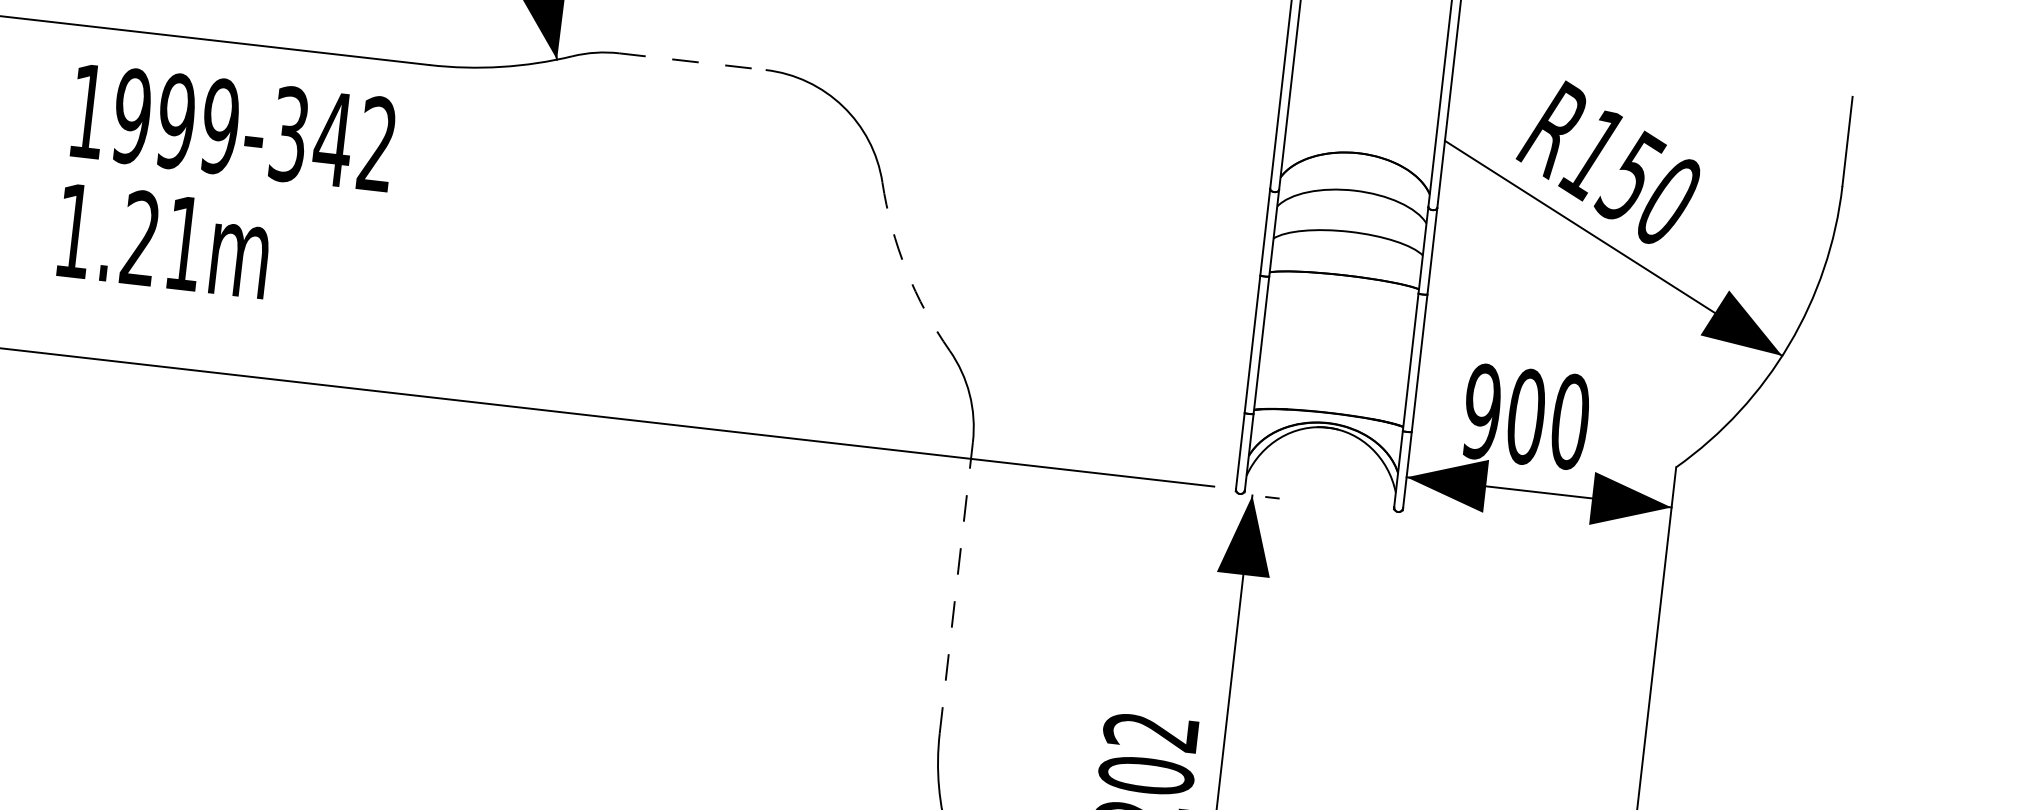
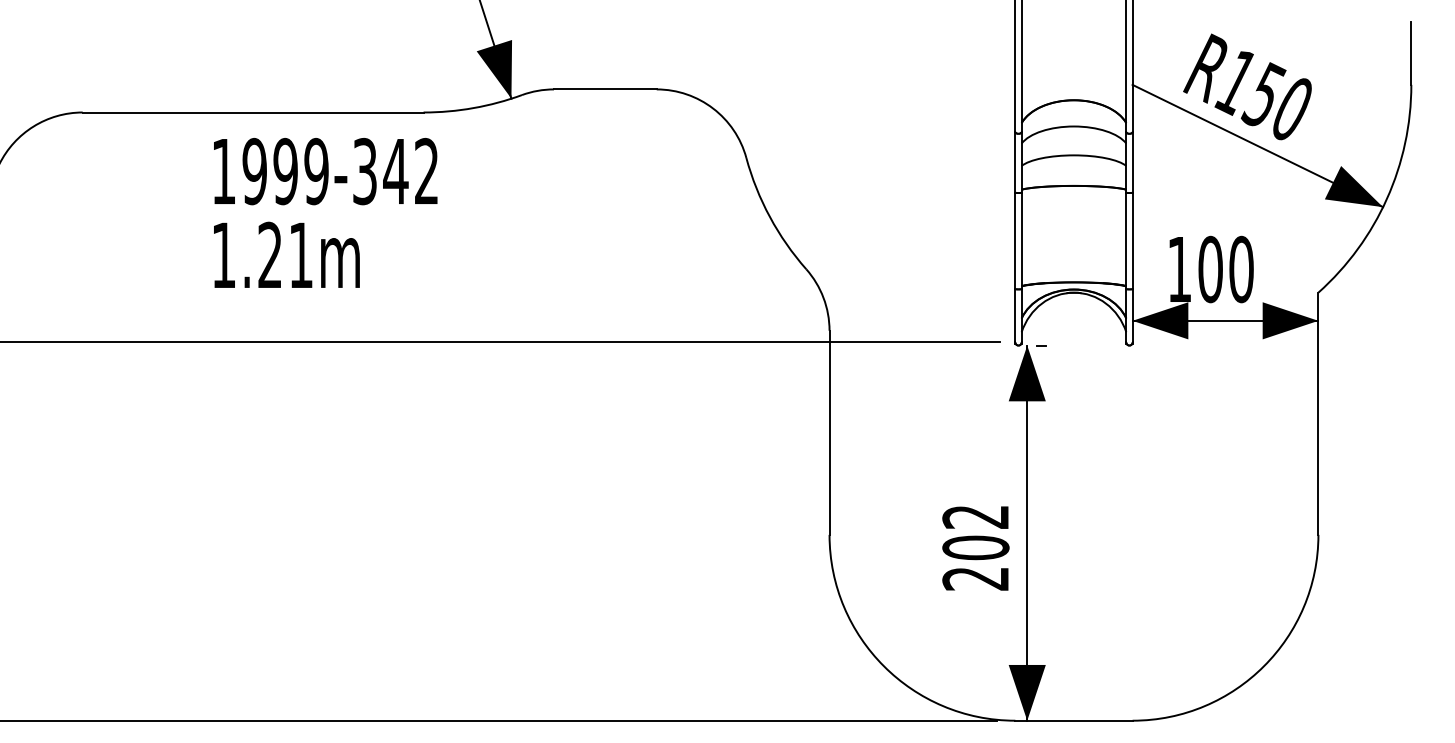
line: (692, 61) -> (605, 89), dashed -> solid
text: (226, 186) -> (325, 212), moved
arc: (905, 270) -> (769, 217), dashed -> solid
text: (1481, 411) -> (1179, 269), 900 -> 100
line: (956, 588) -> (829, 433), dashed -> solid

